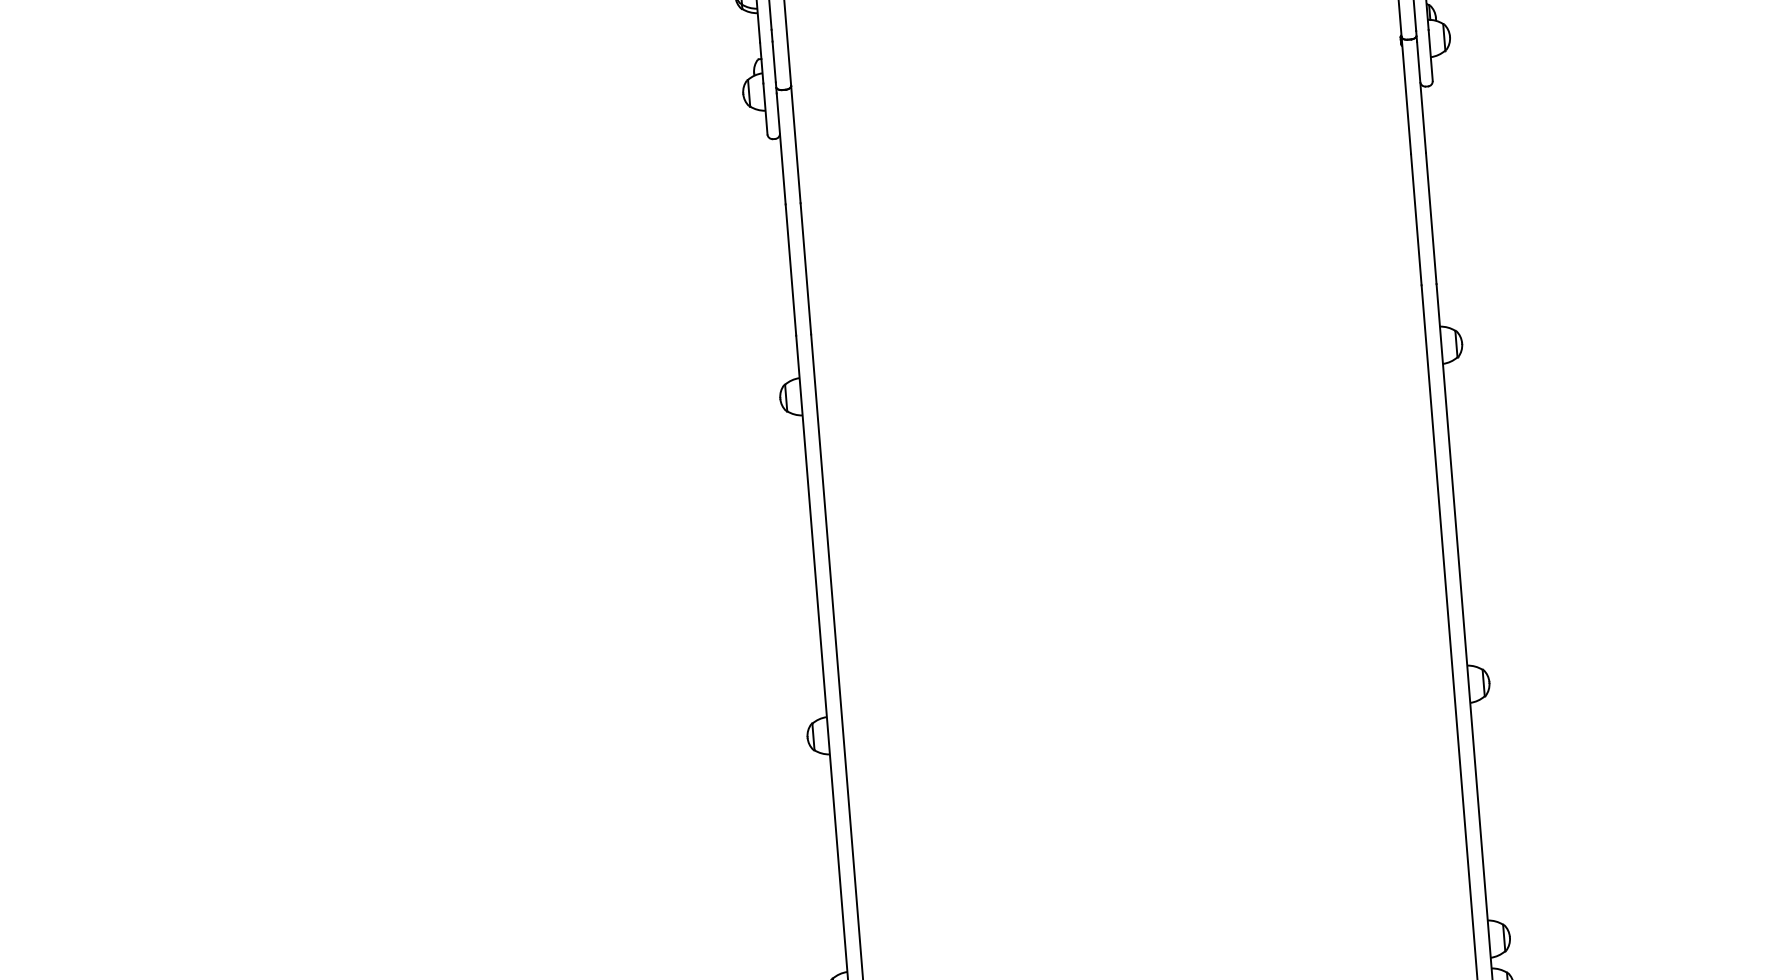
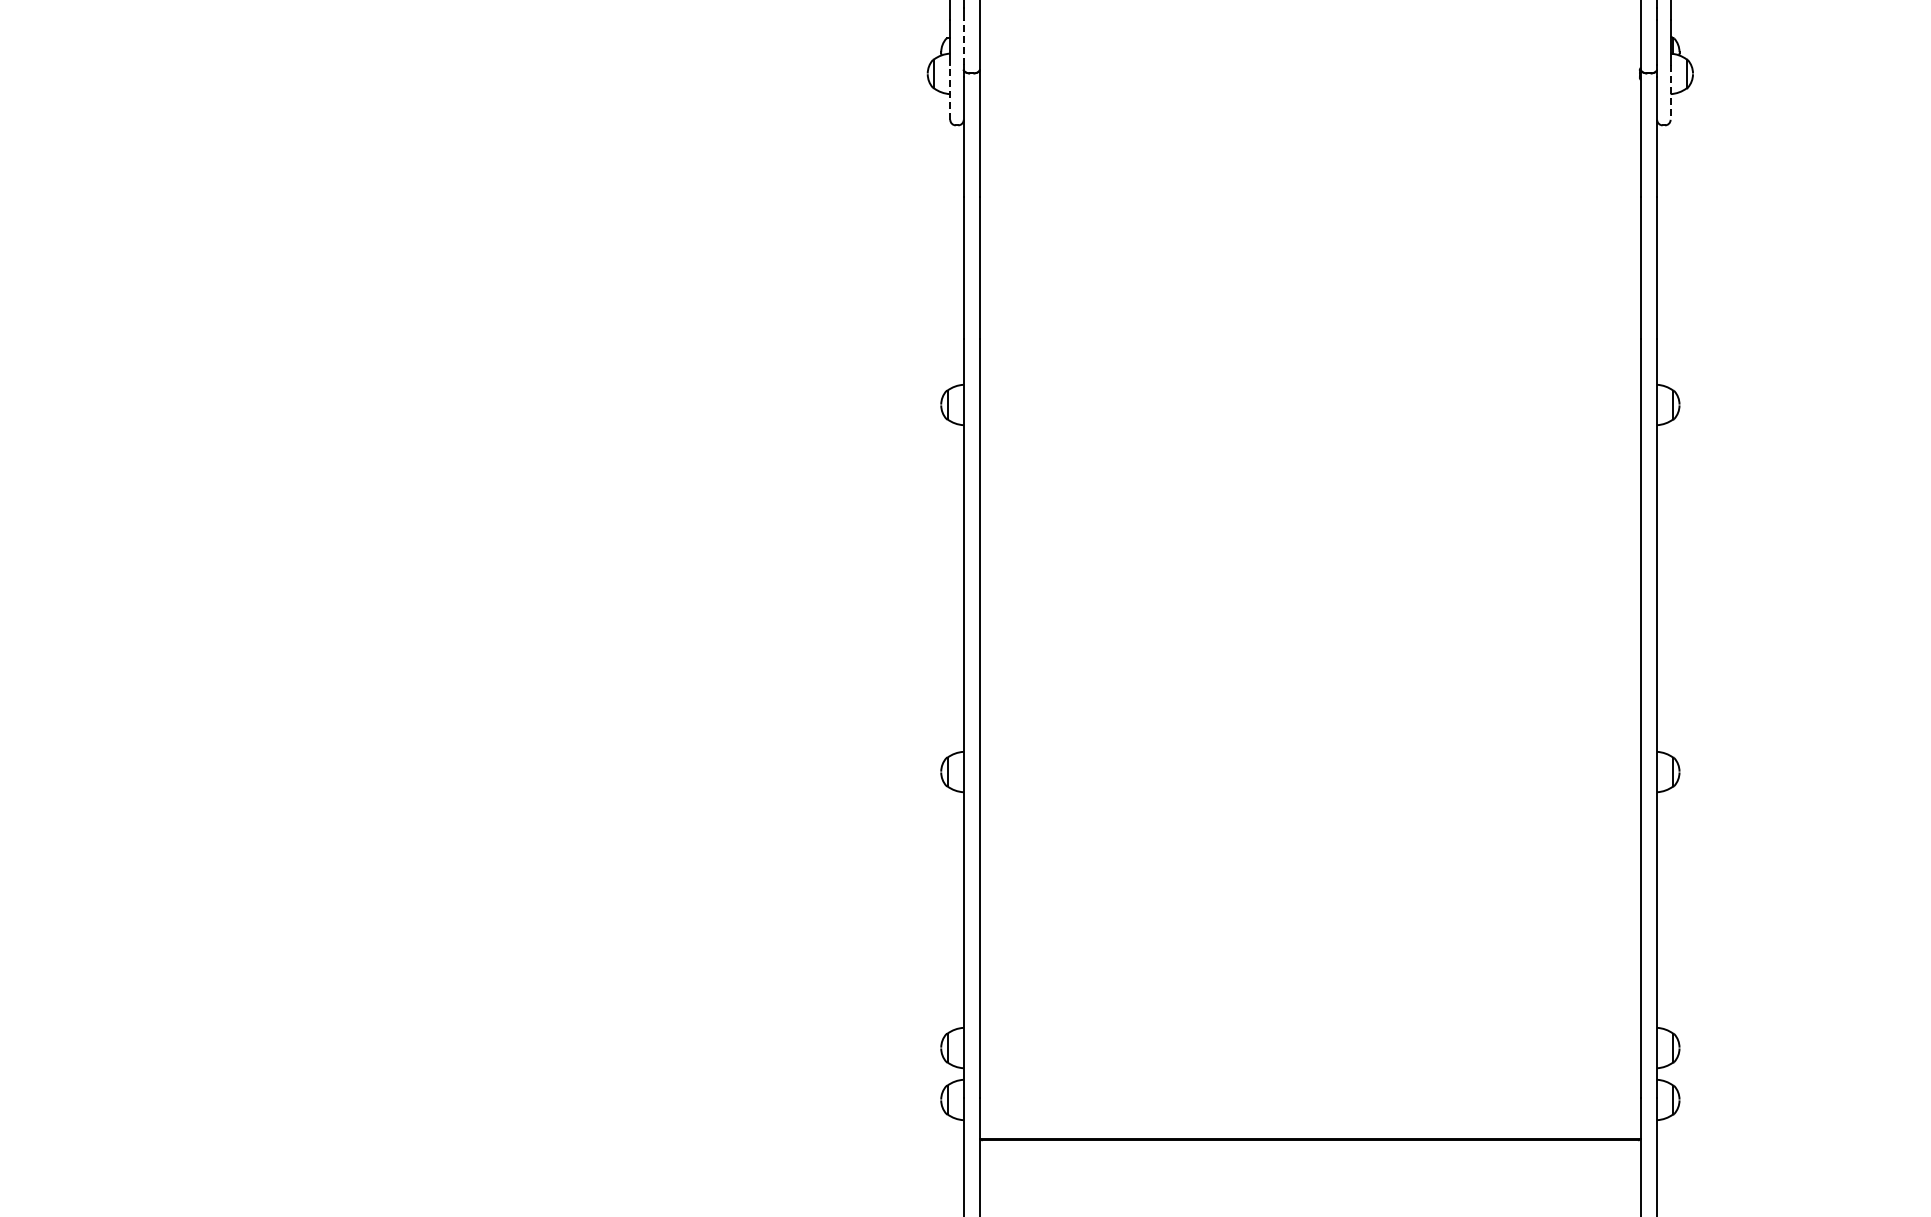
line: (1430, 55) -> (1670, 92), solid -> dashed
line: (773, 62) -> (963, 42), solid -> dashed
line: (765, 109) -> (950, 92), solid -> dashed

